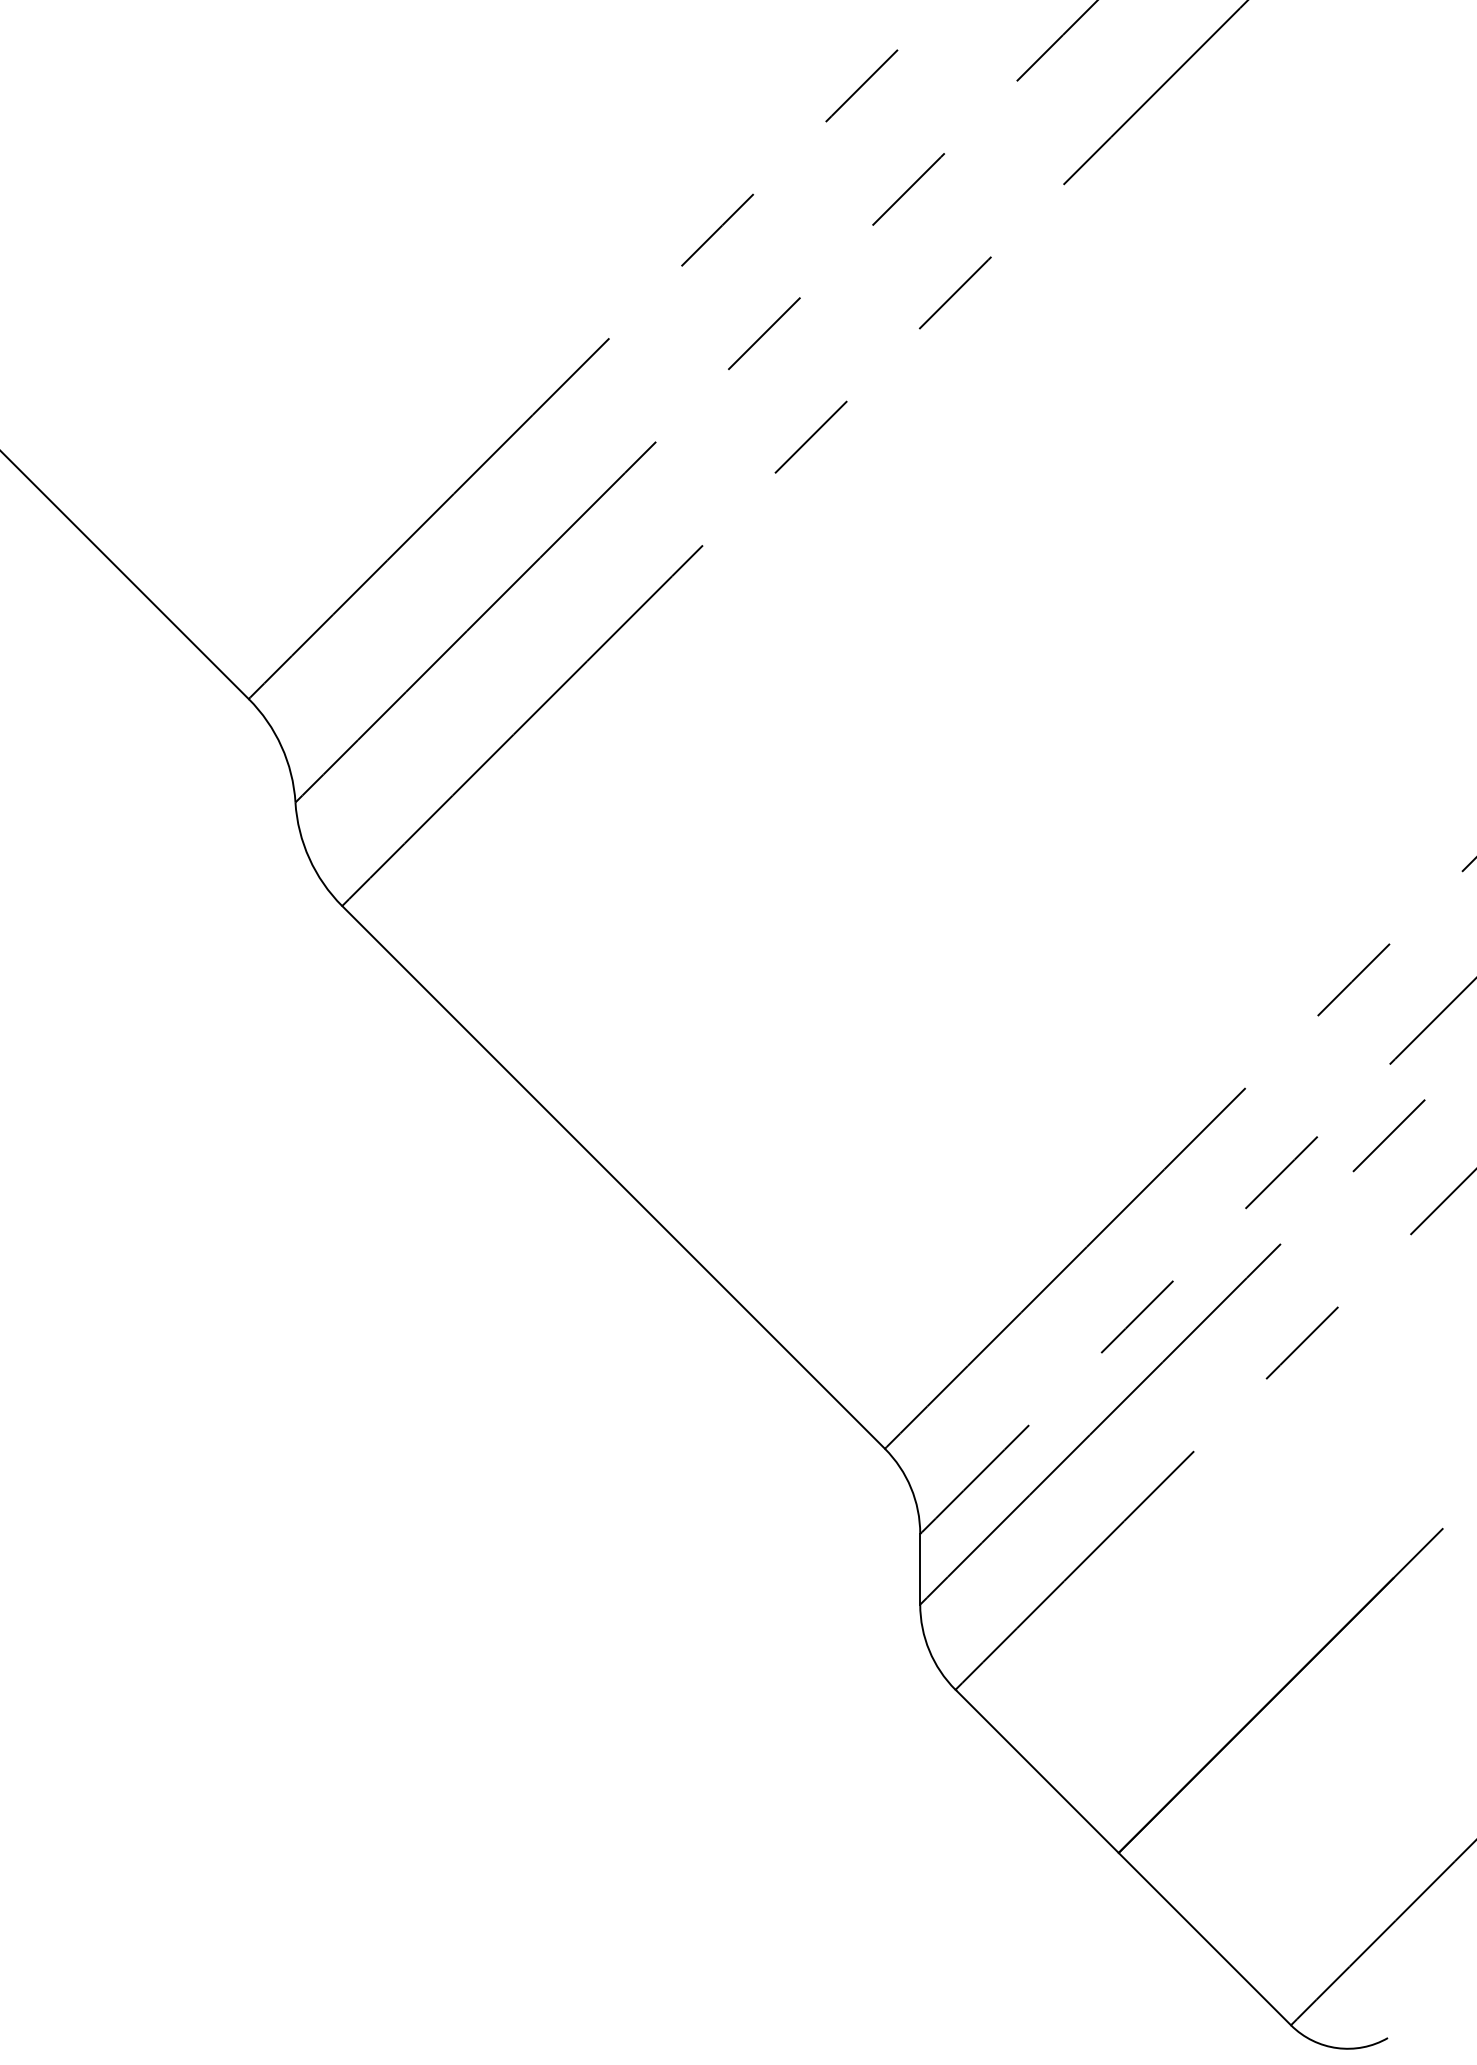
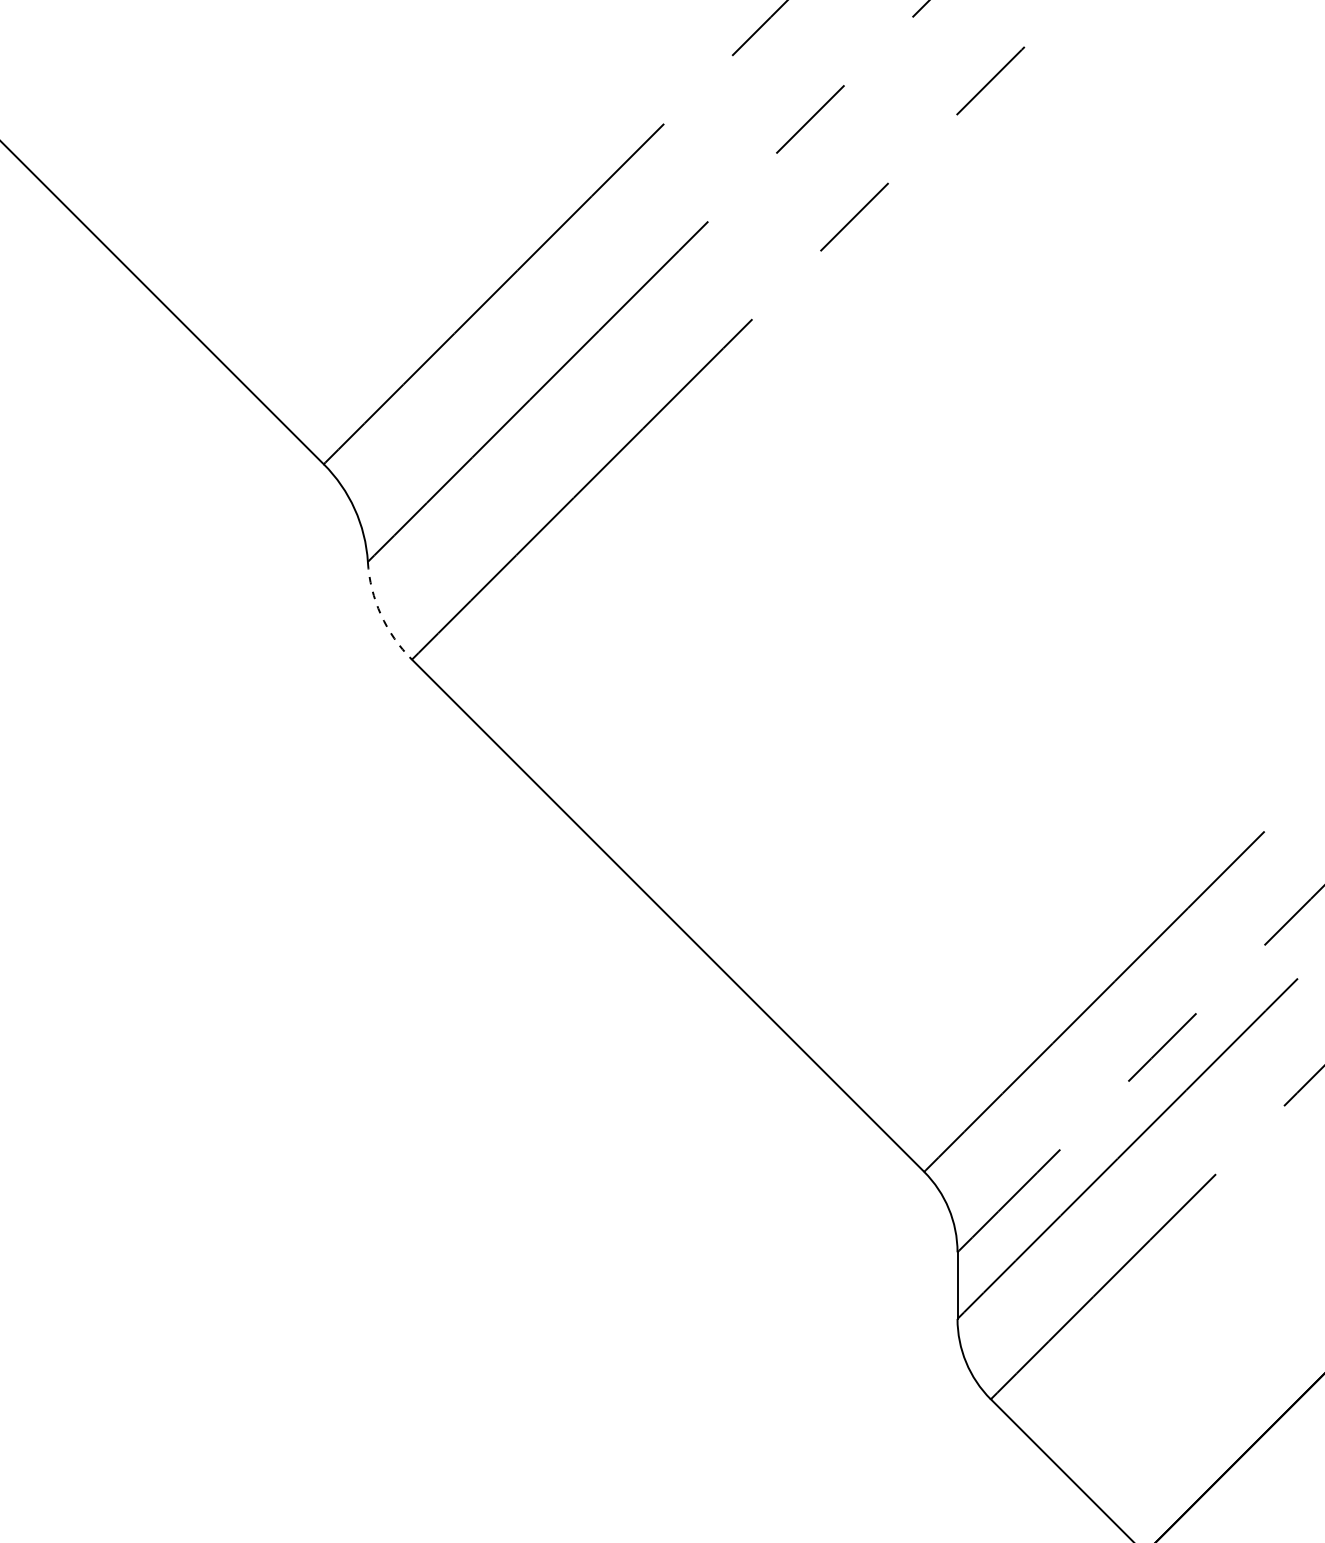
arc: (309, 858) -> (381, 614), solid -> dashed

